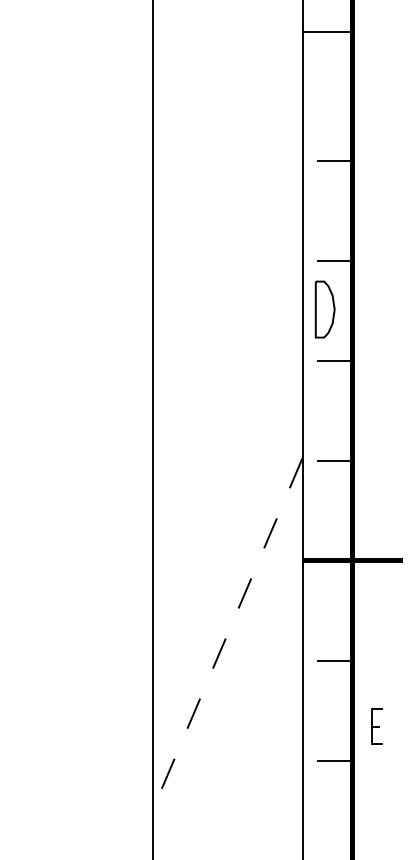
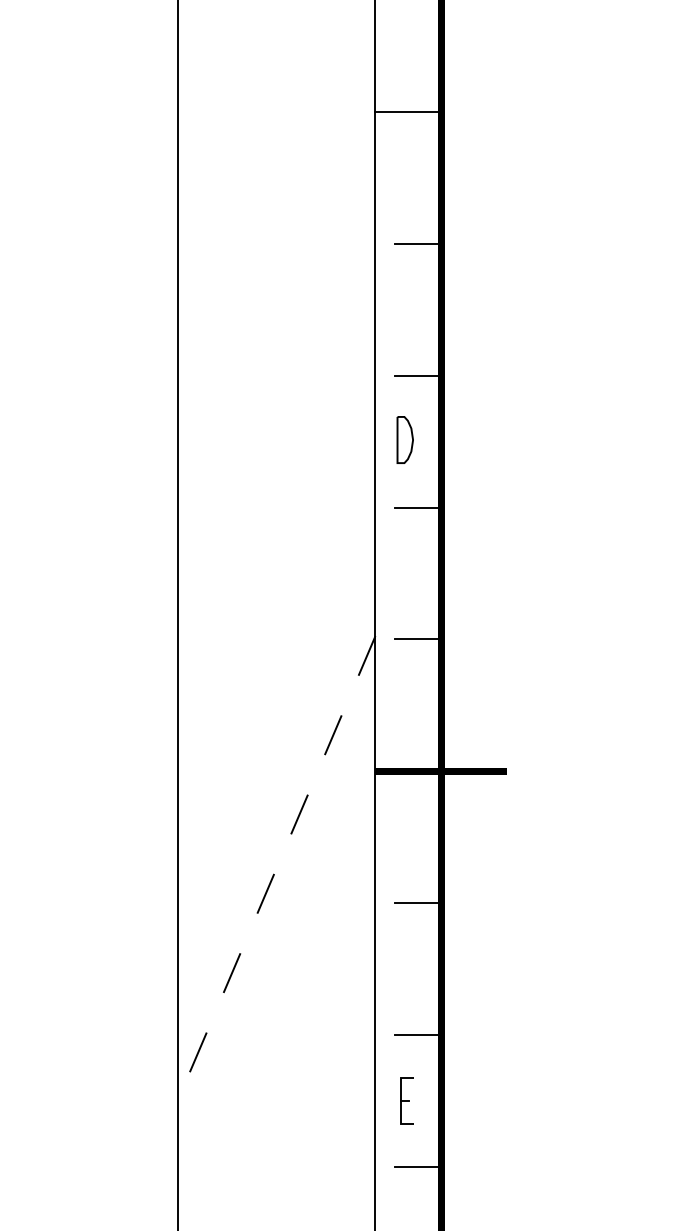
line: (327, 31) -> (408, 111), moved
part: (324, 309) -> (404, 439), size x0.62
part: (376, 726) -> (406, 1100), moved

